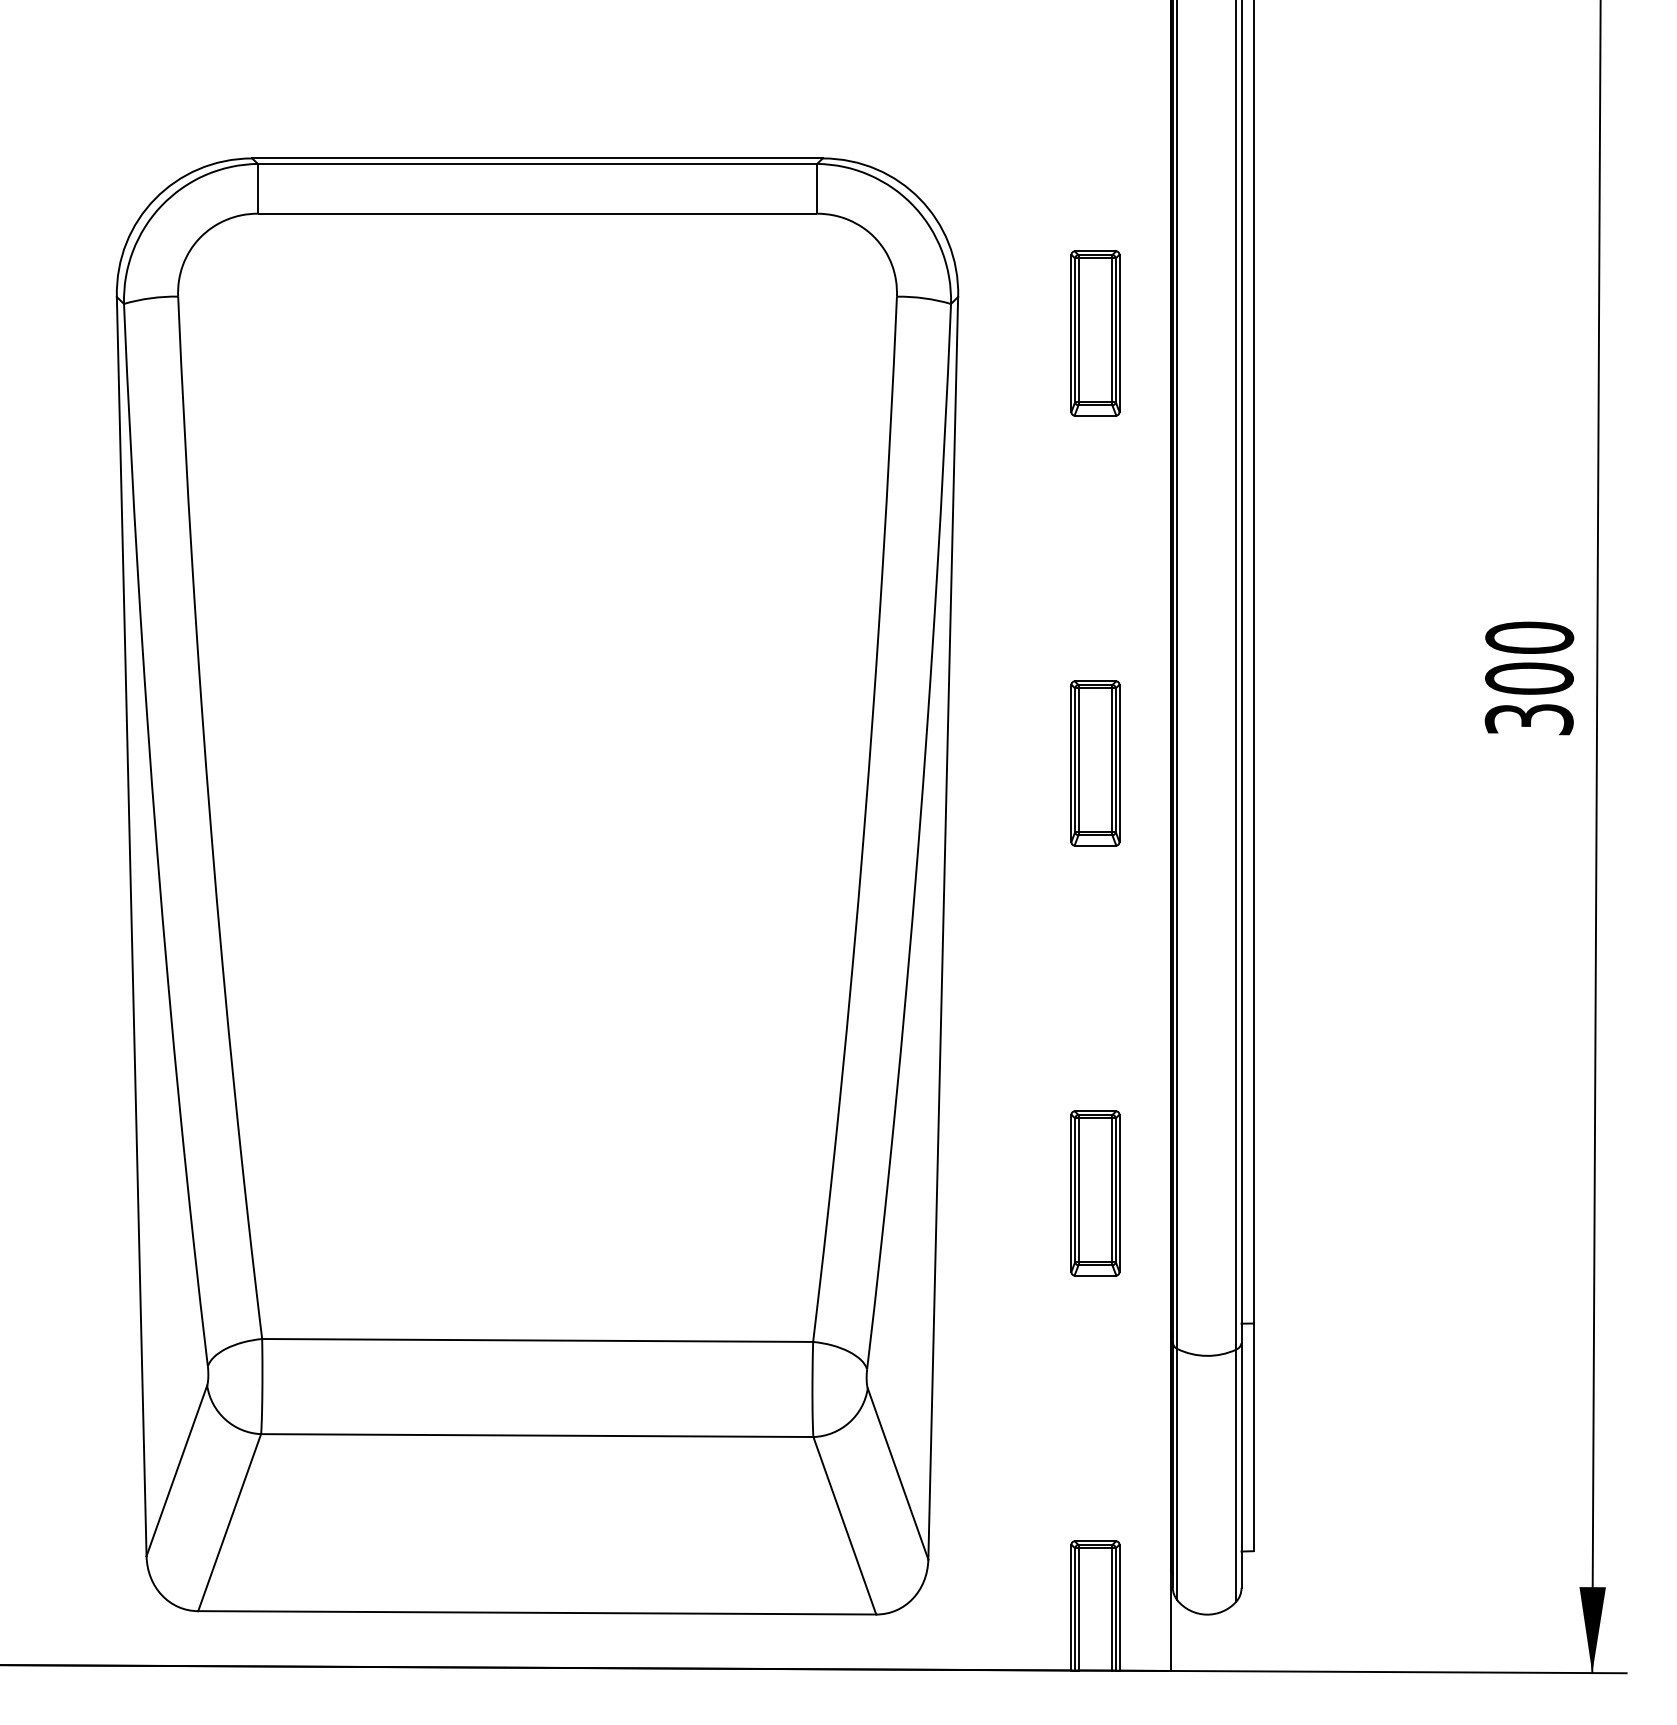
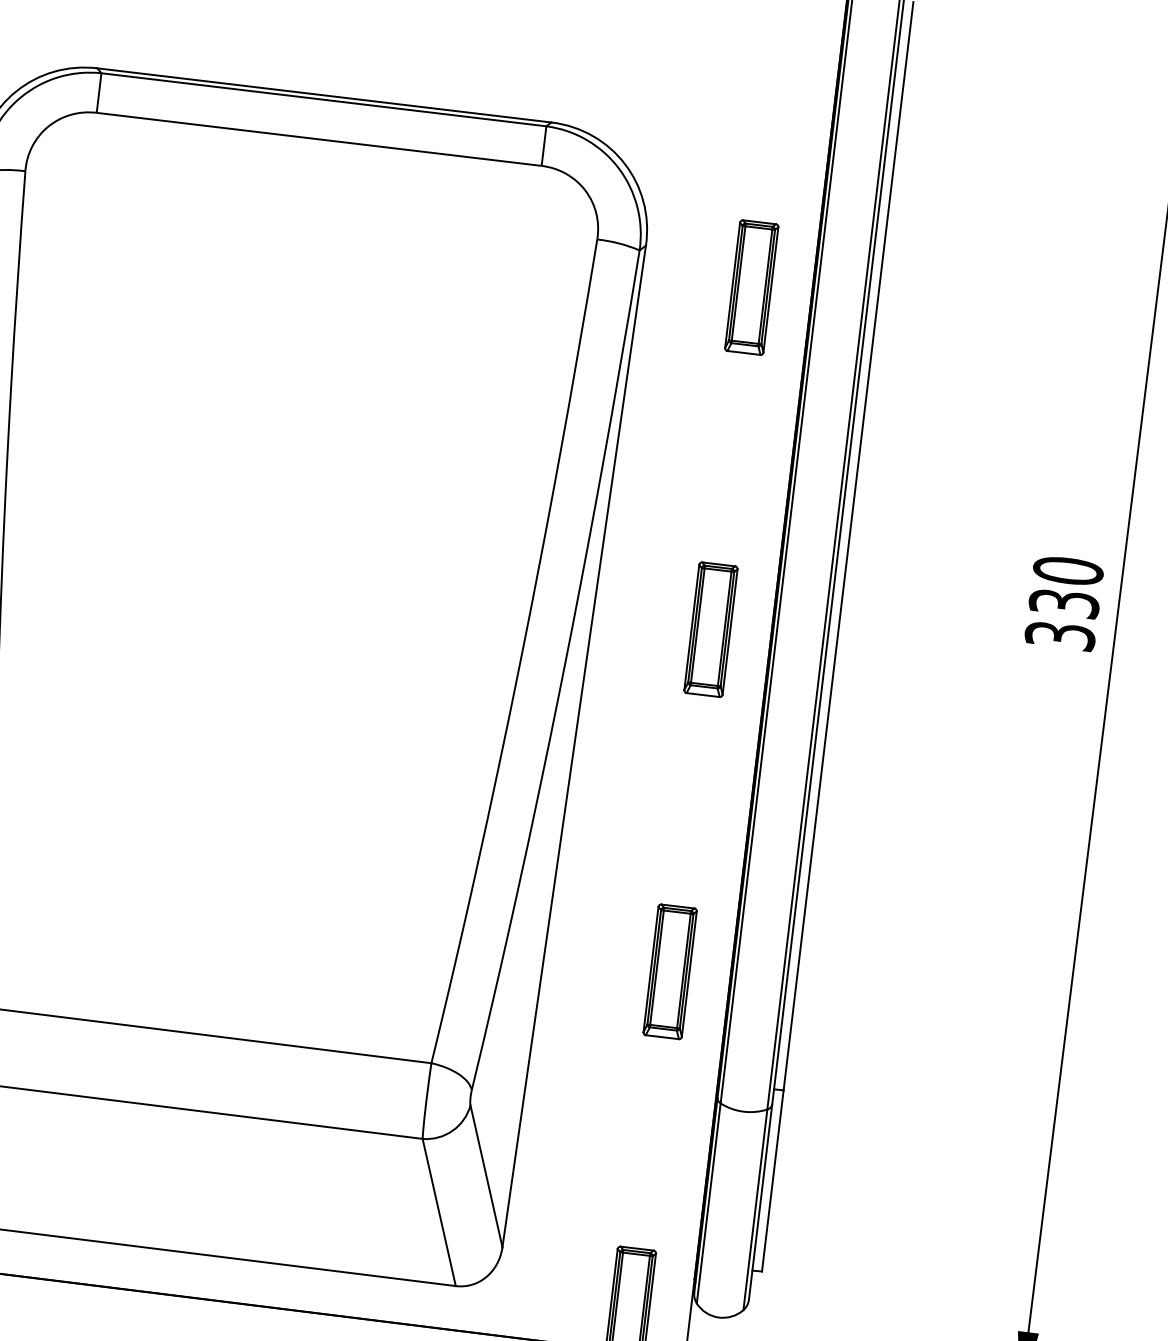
text: (1529, 678) -> (1064, 603), 300 -> 330

